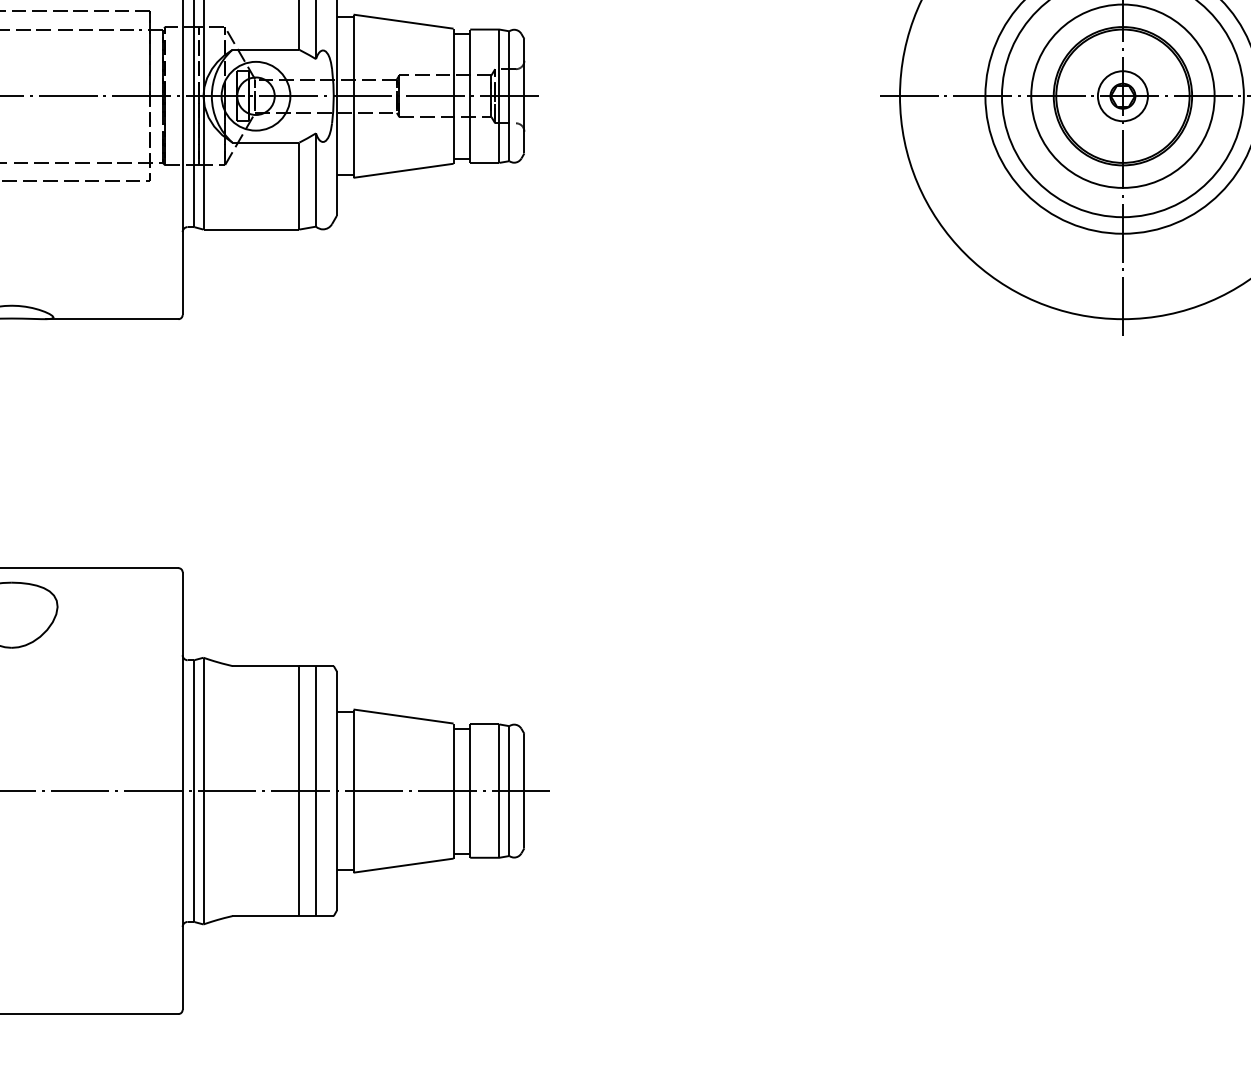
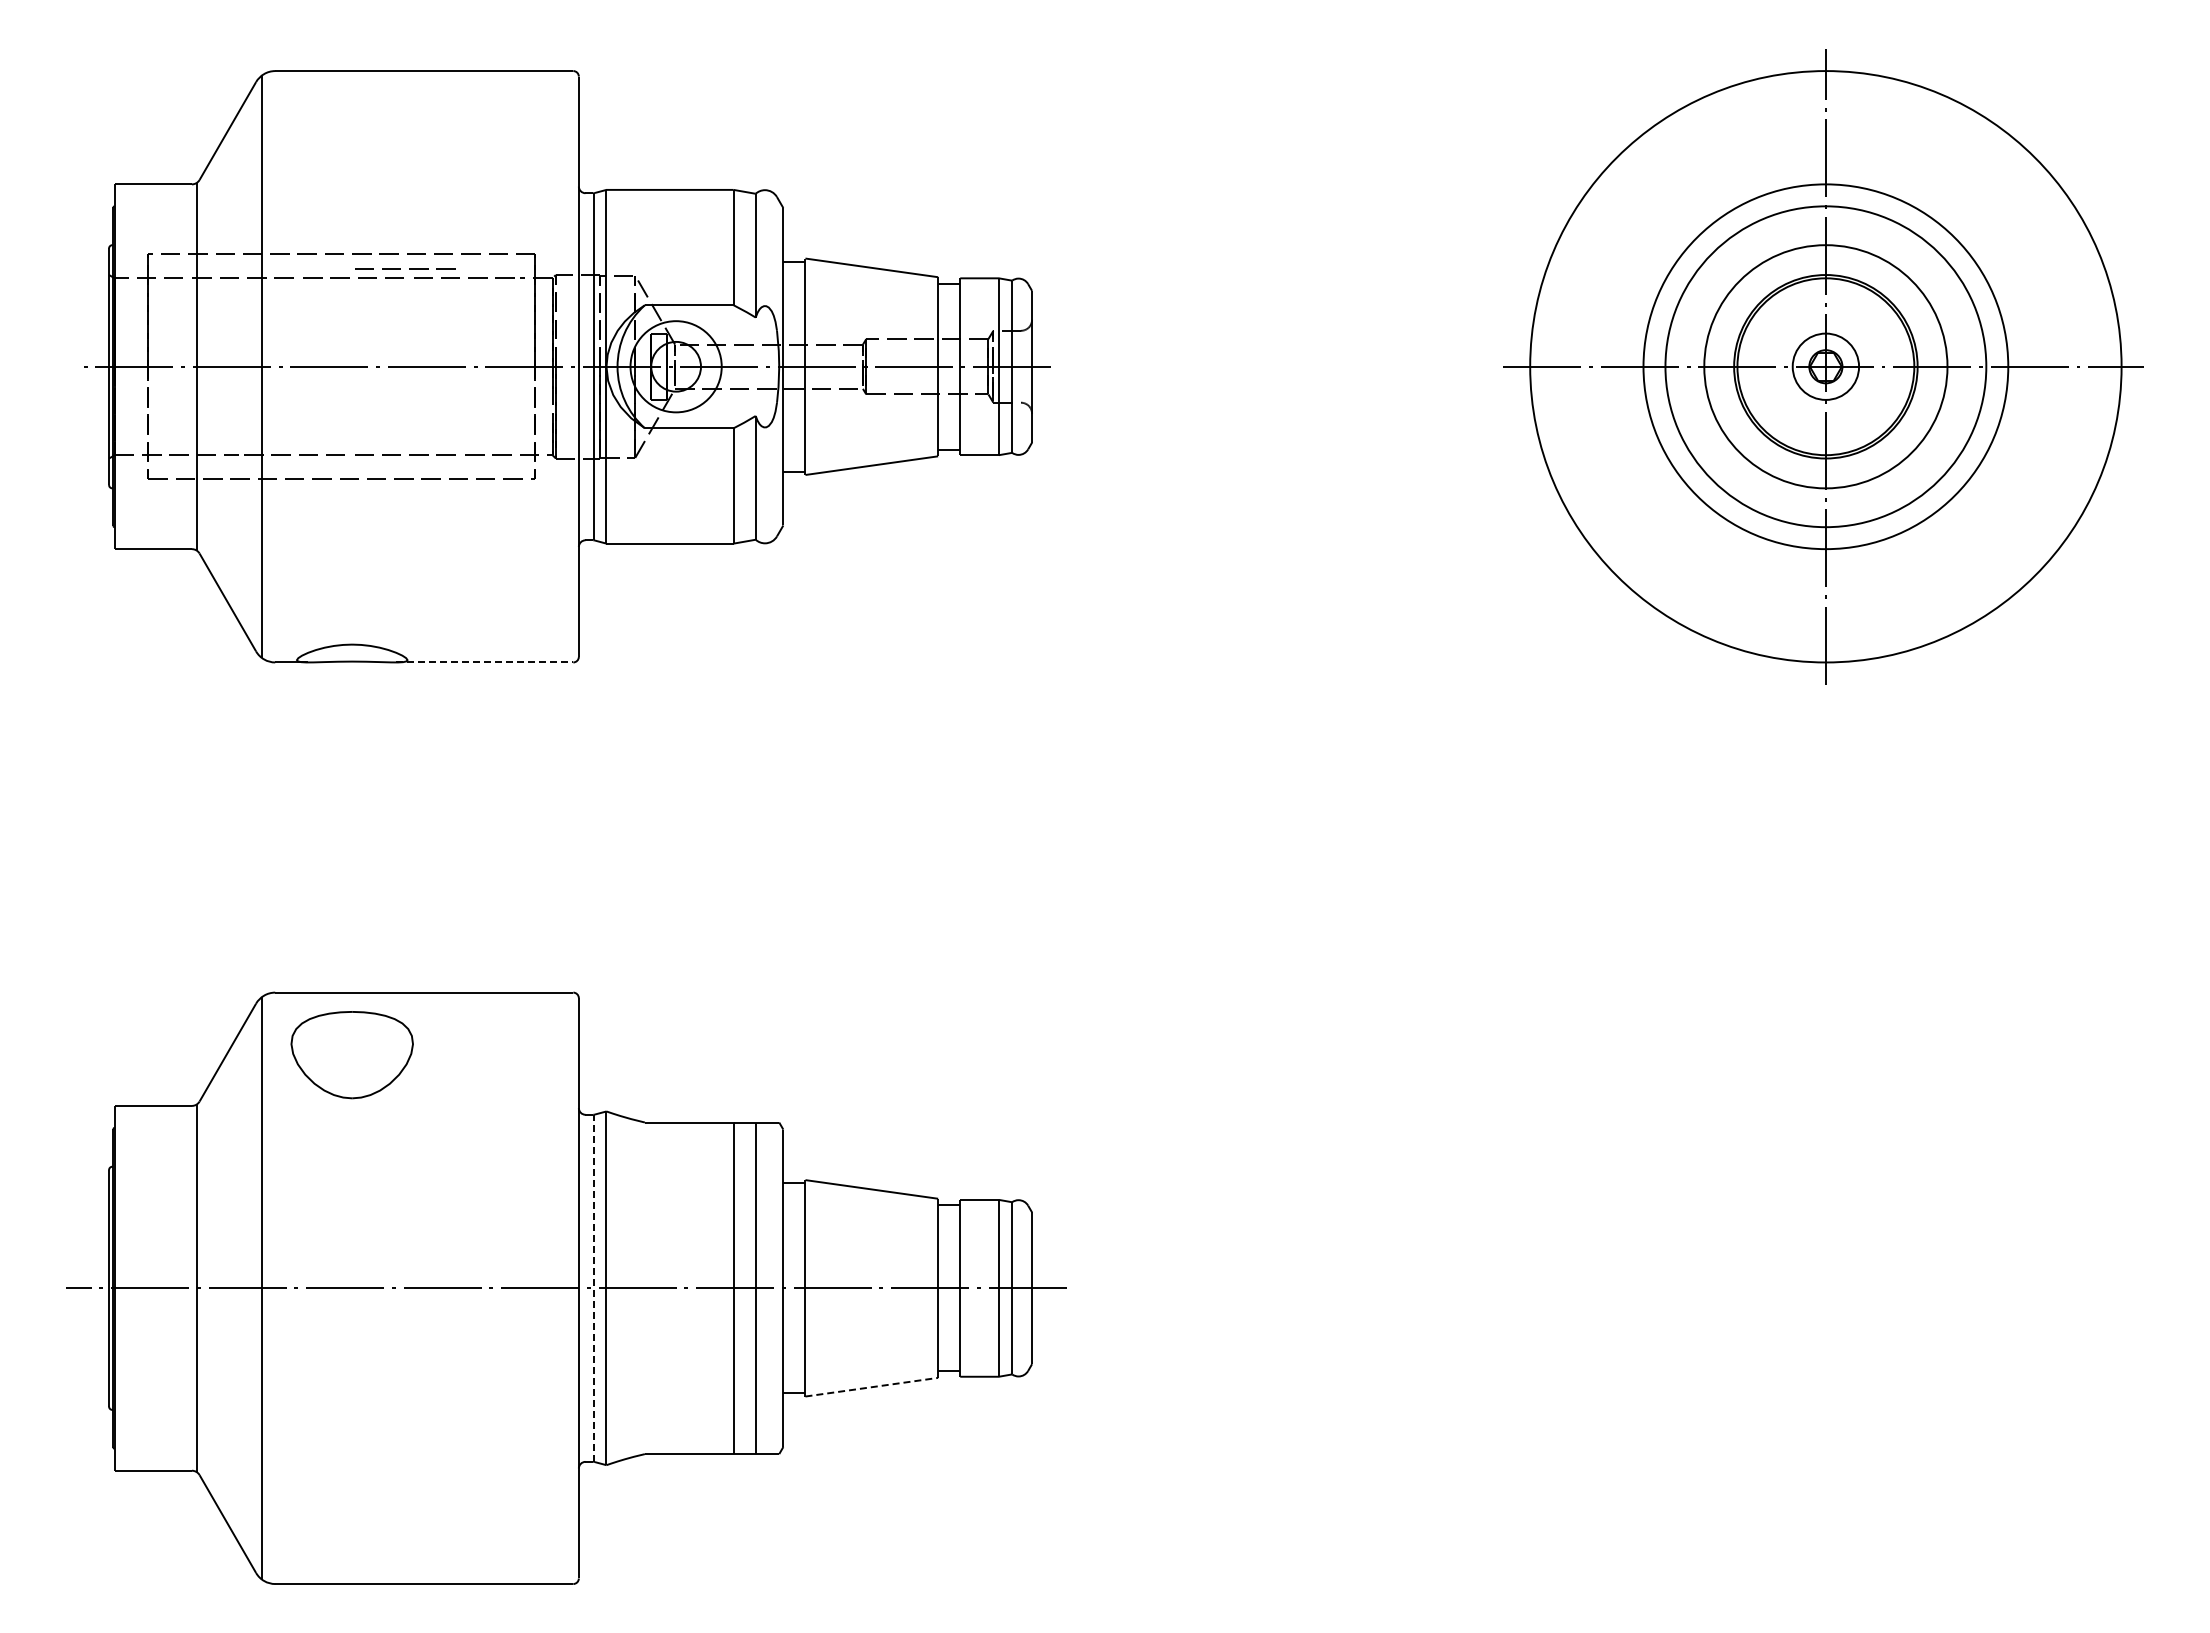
line: (54, 22) -> (409, 268), added
line: (111, 319) -> (484, 662), solid -> dashed
line: (194, 791) -> (594, 1288), solid -> dashed
line: (403, 865) -> (871, 1387), solid -> dashed

